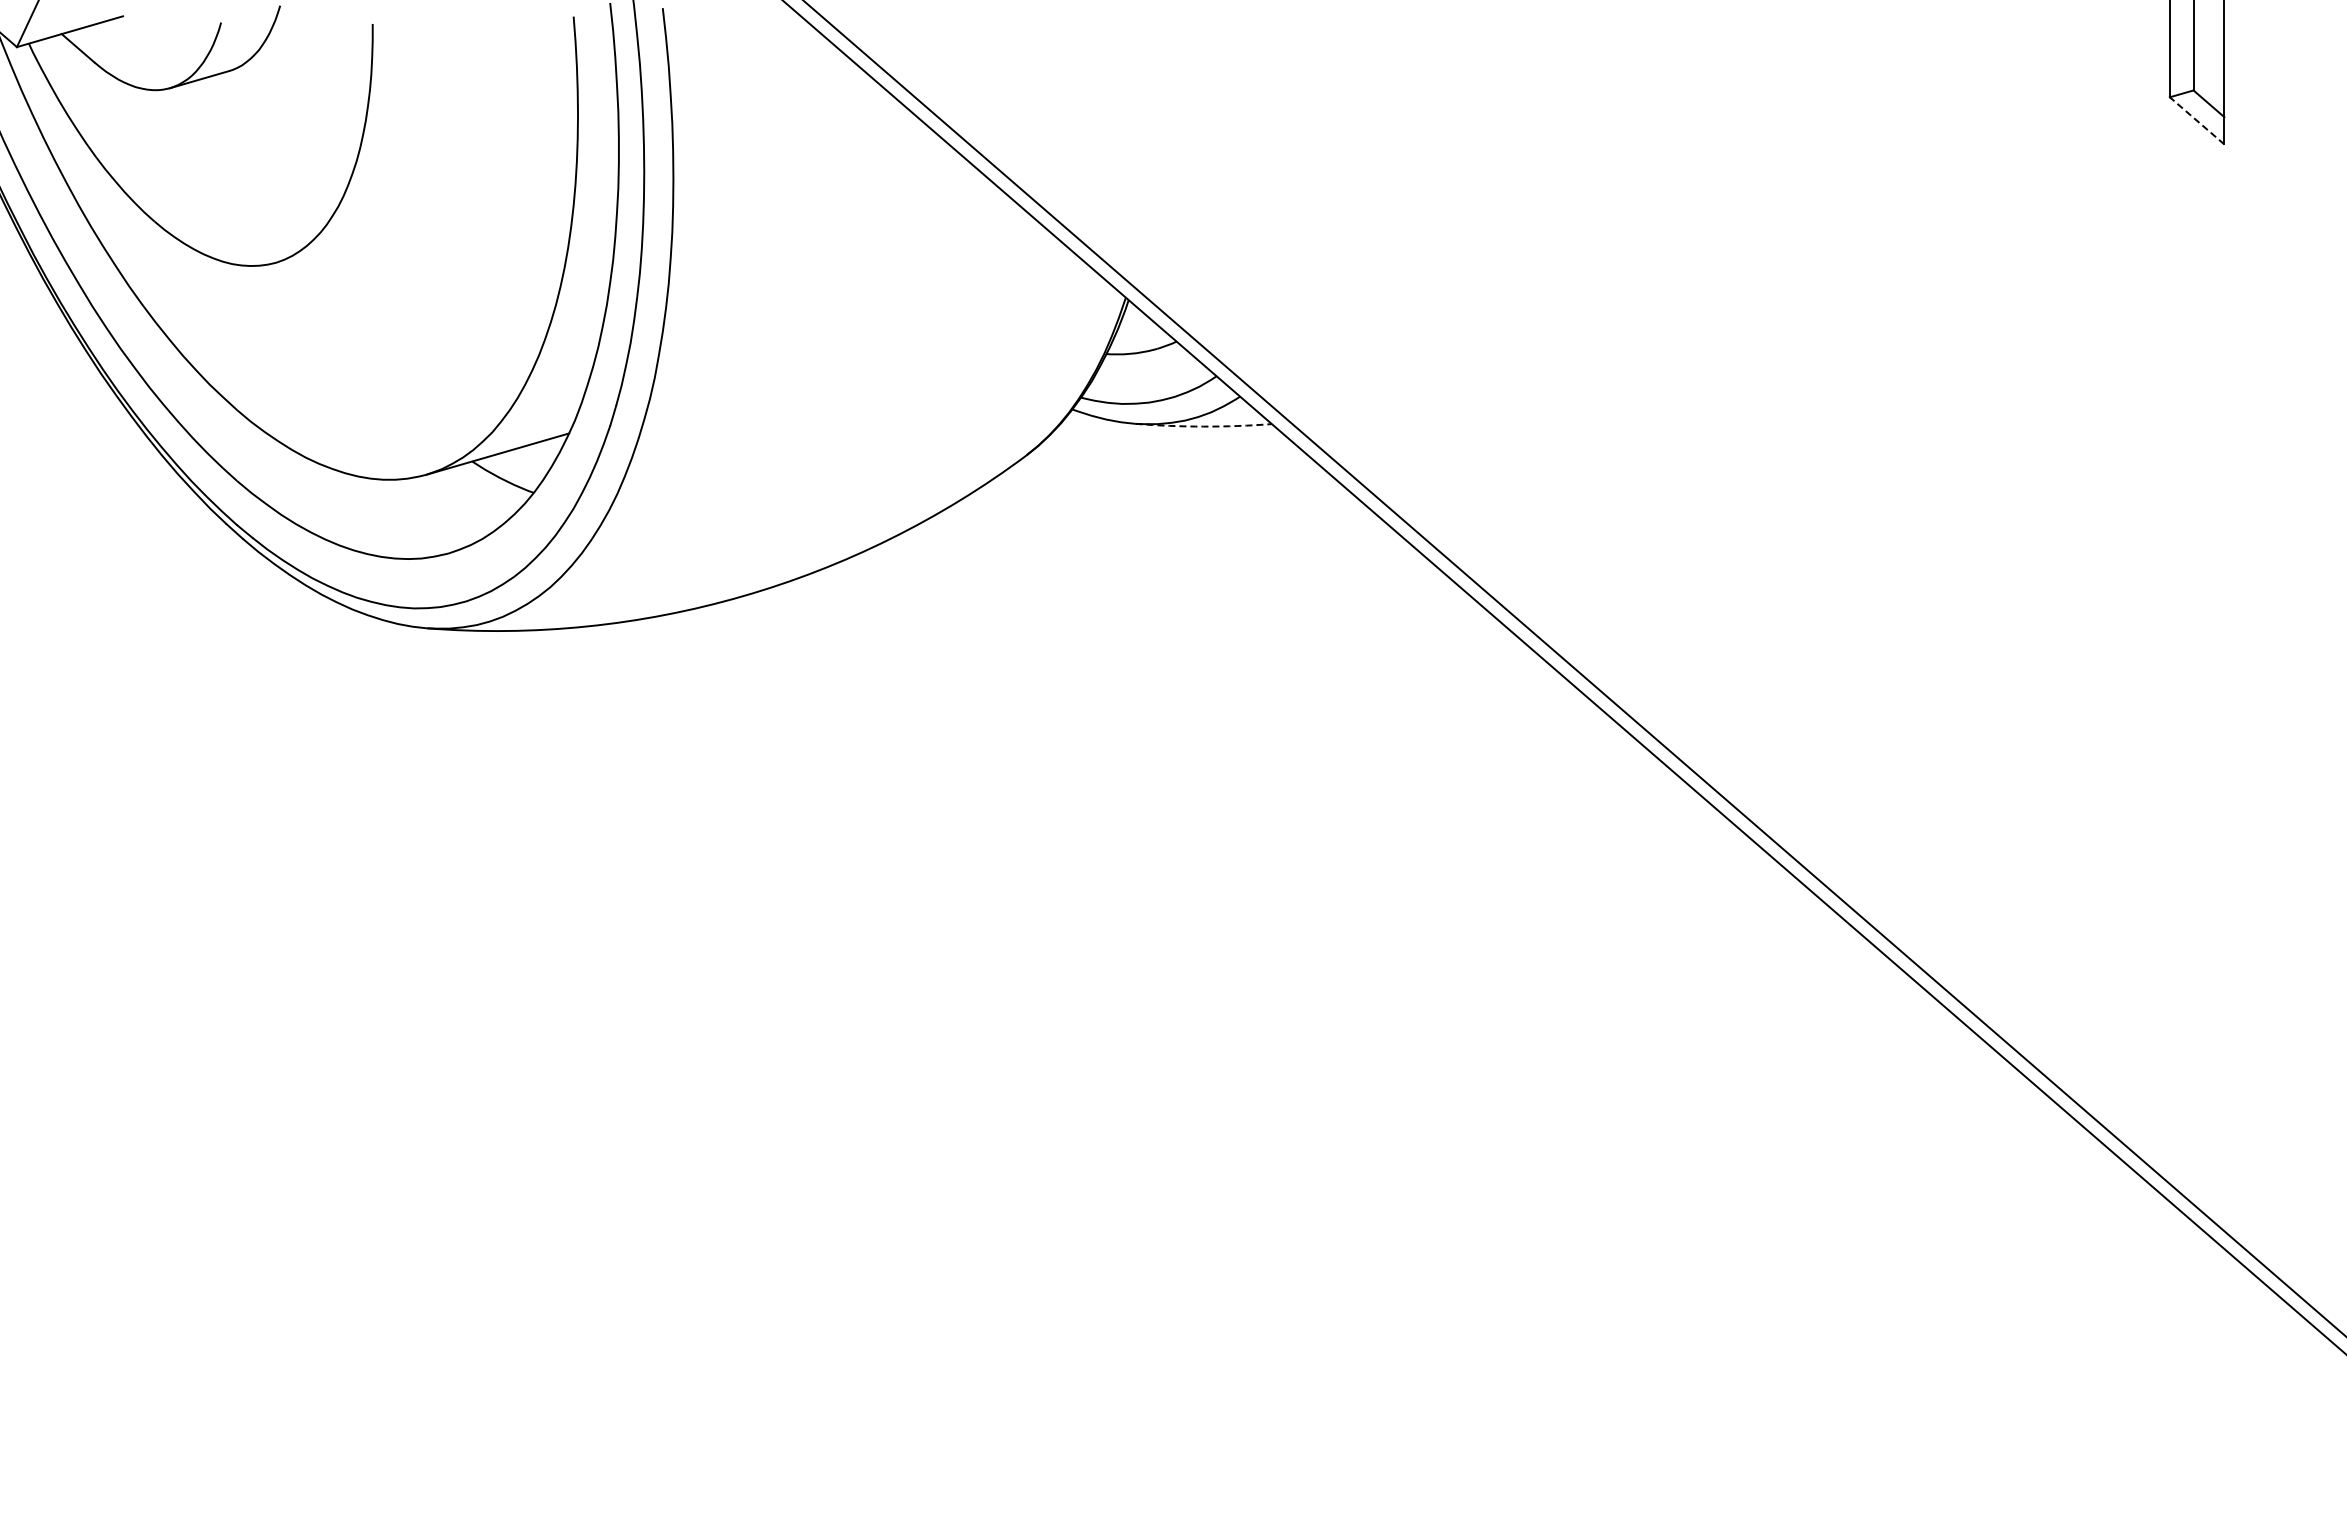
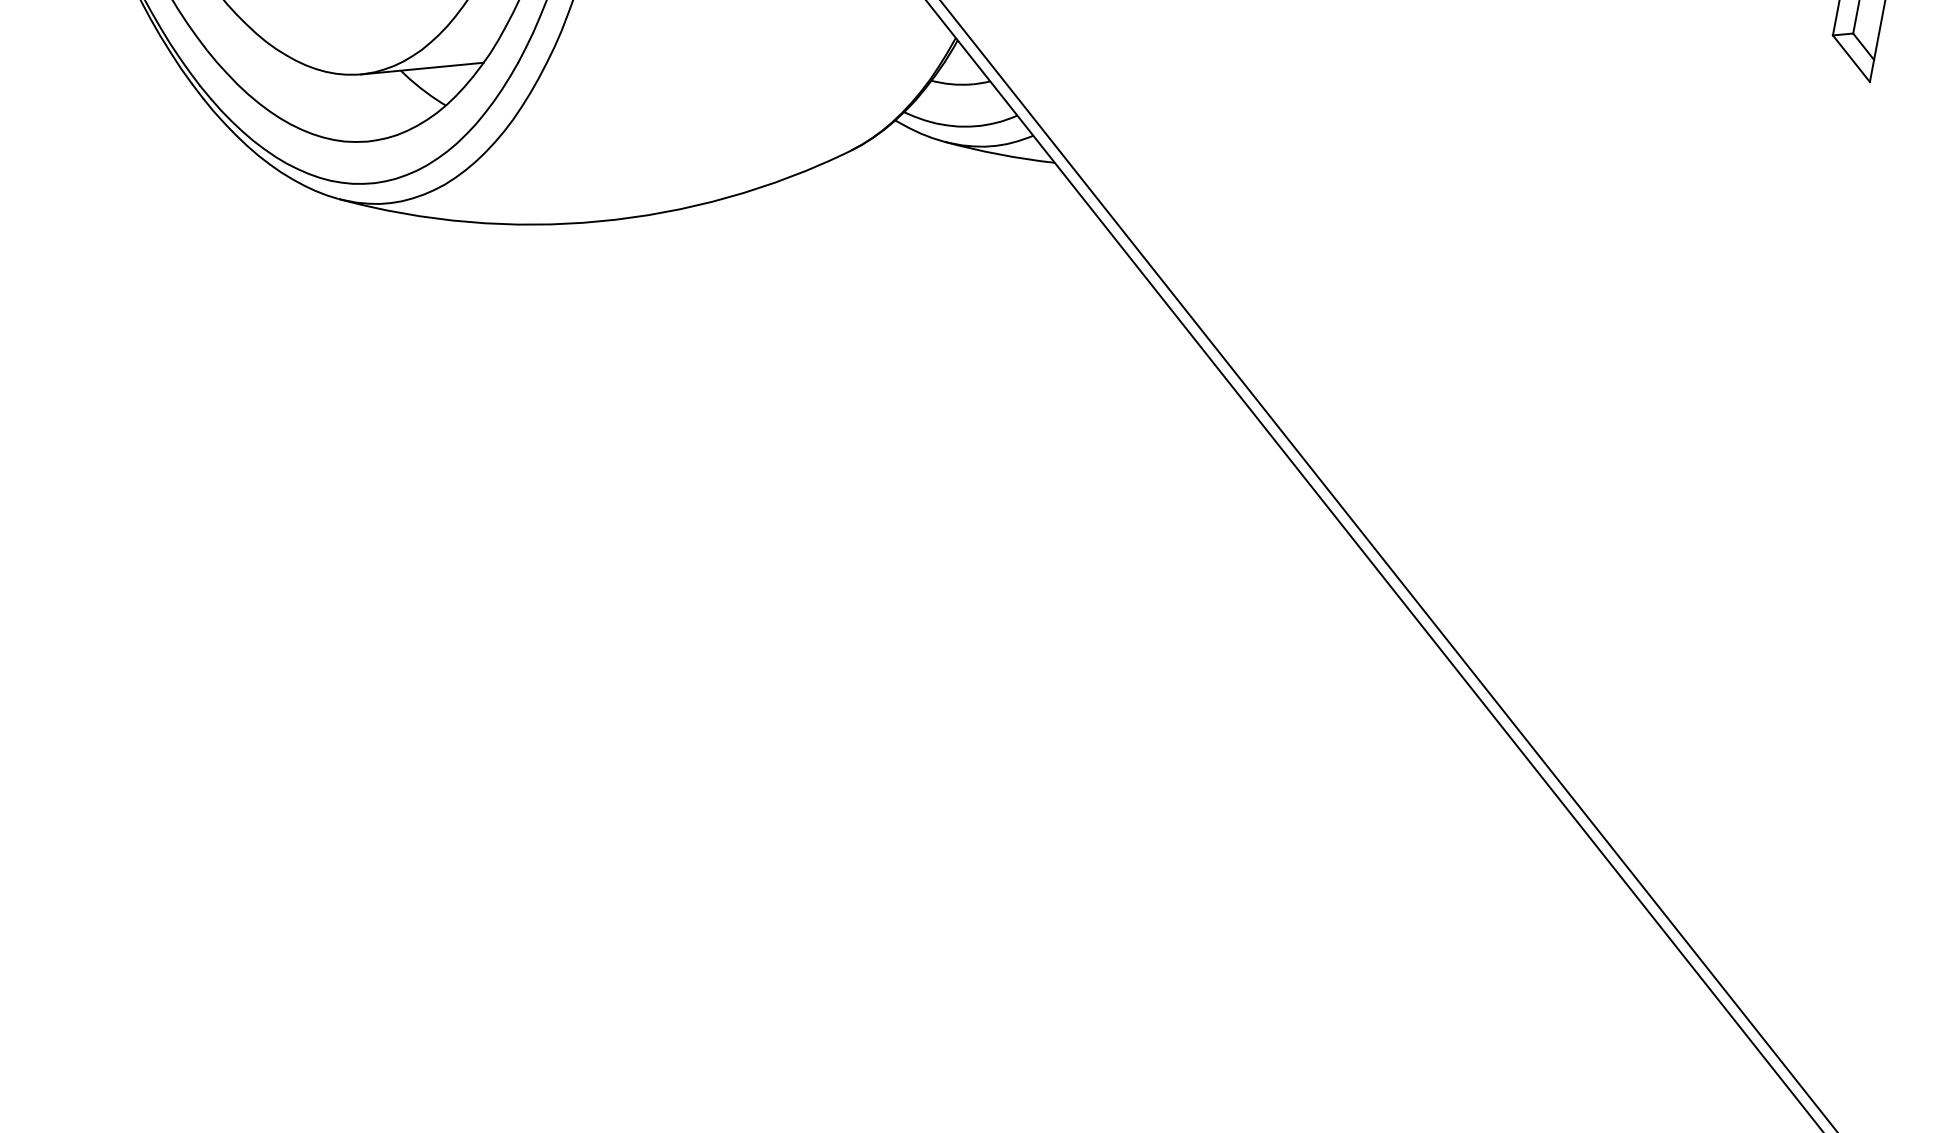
line: (2196, 120) -> (1850, 58), dashed -> solid
arc: (1203, 426) -> (999, 154), dashed -> solid

